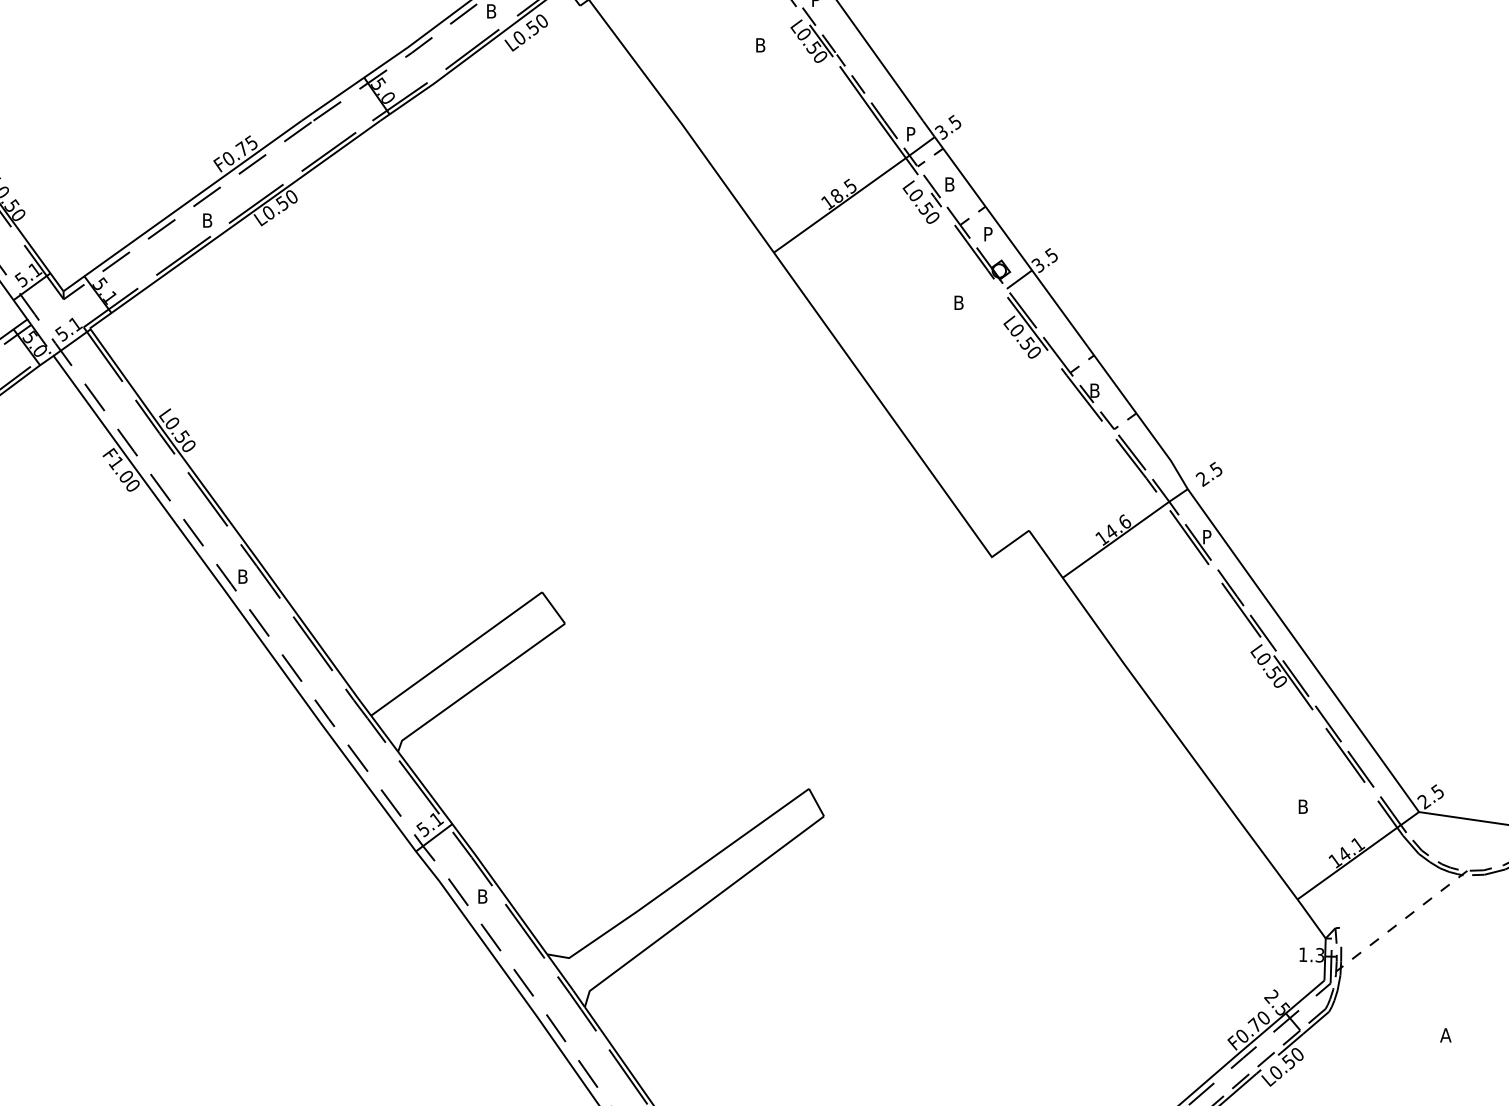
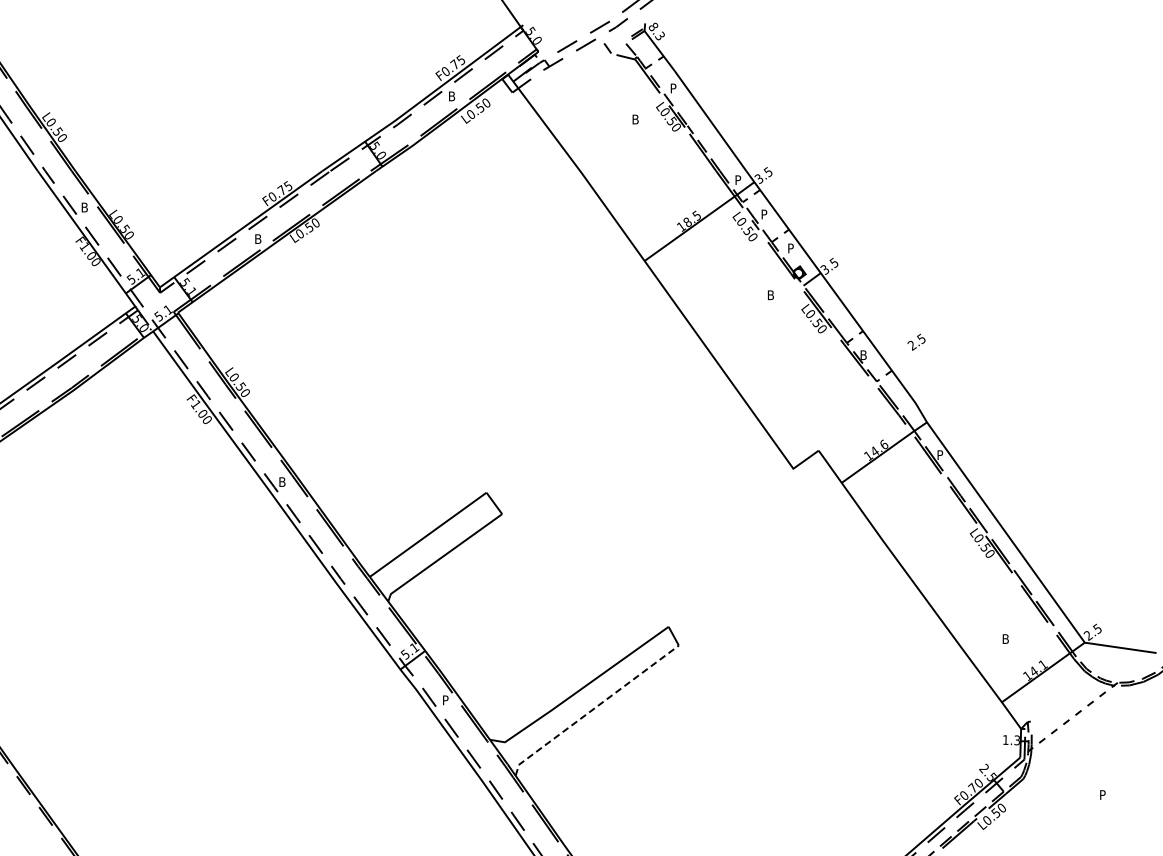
text: (951, 184) -> (765, 214), B -> P
text: (1209, 473) -> (916, 341), moved
text: (483, 896) -> (446, 700), B -> P
line: (700, 908) -> (594, 708), solid -> dashed
text: (1444, 1034) -> (1102, 794), A -> P

